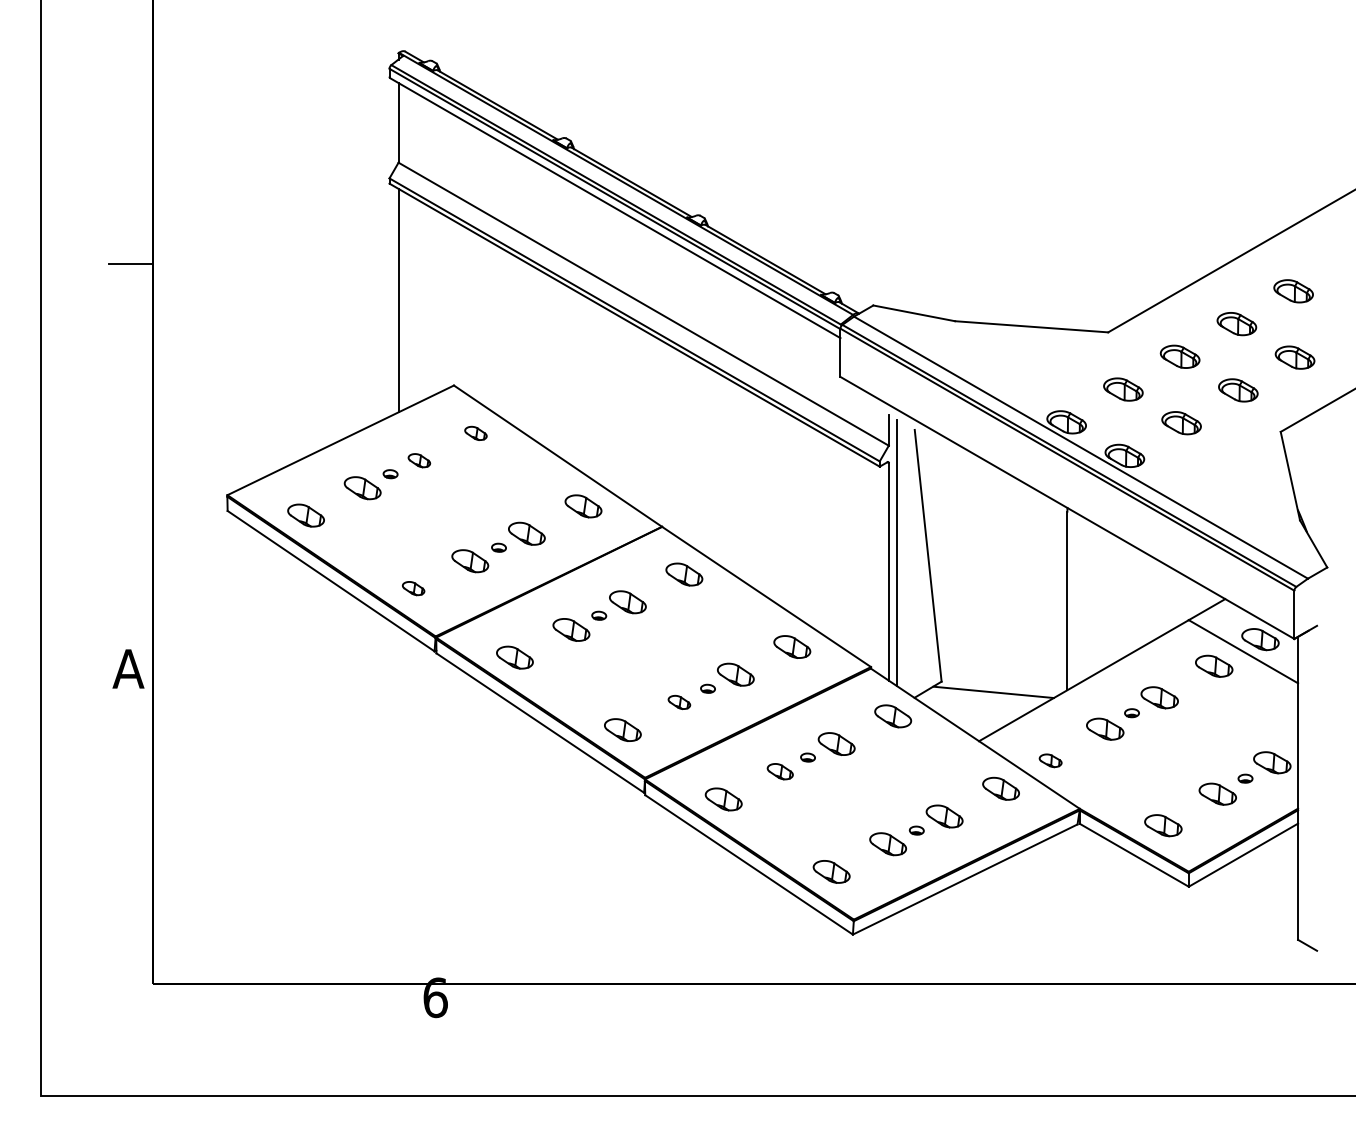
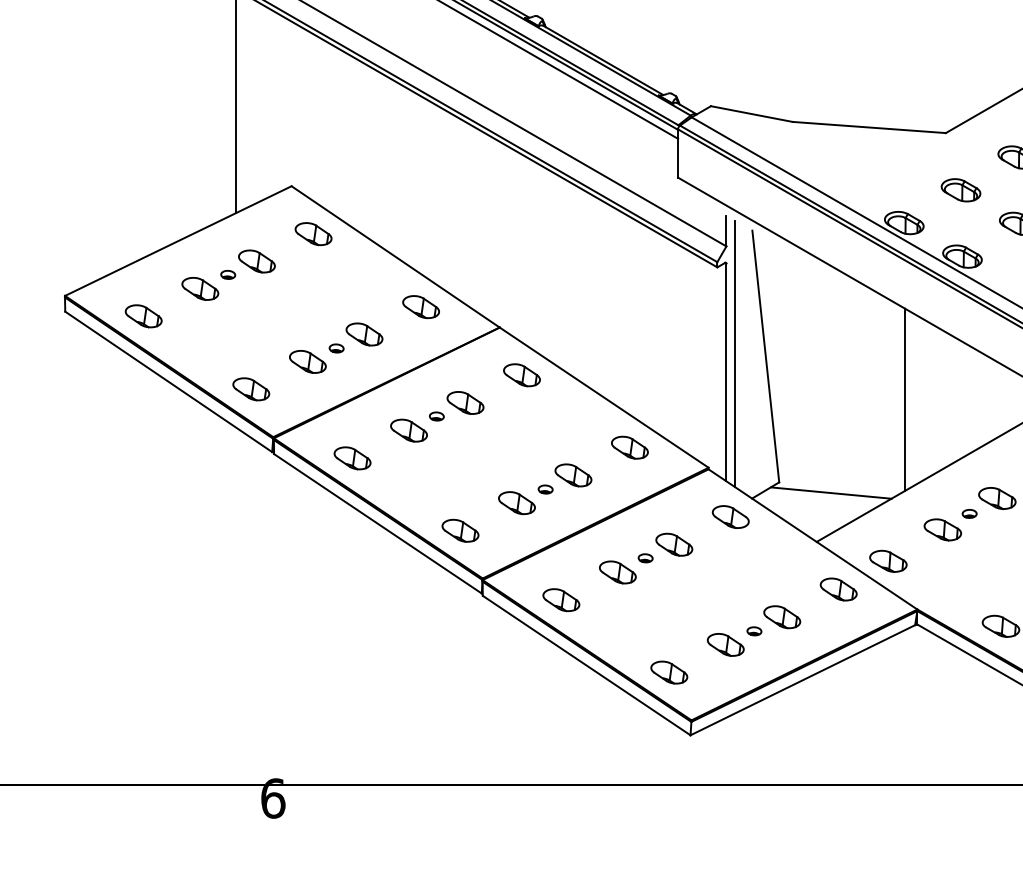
part: (475, 433) -> (313, 234), size x1.67
part: (419, 460) -> (257, 261), size x1.67
part: (413, 588) -> (251, 389), size x1.67
part: (679, 702) -> (517, 503), size x1.67
part: (1050, 760) -> (888, 561), size x1.67
part: (780, 771) -> (618, 572), size x1.43

